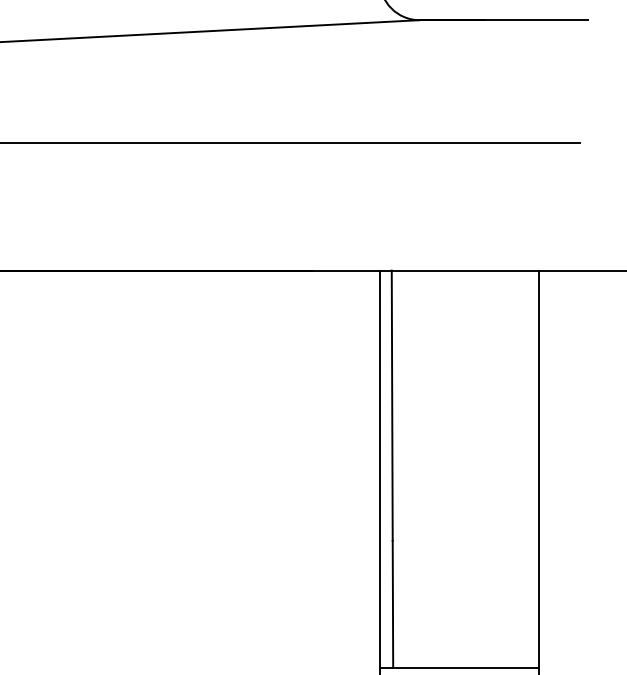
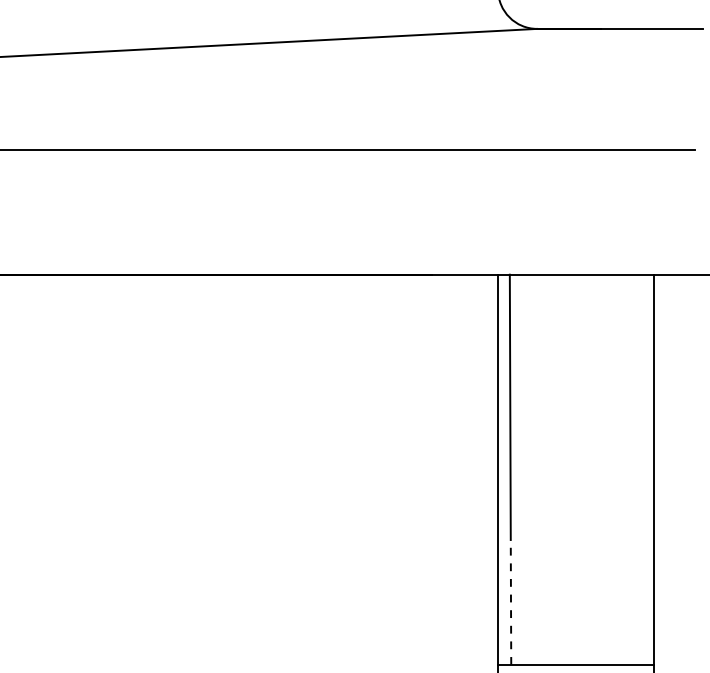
line: (393, 603) -> (511, 601), solid -> dashed

